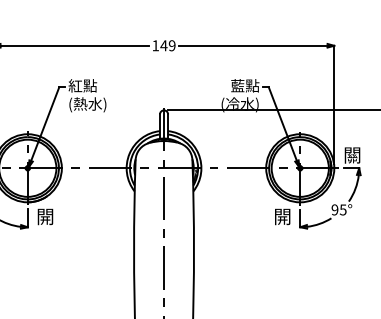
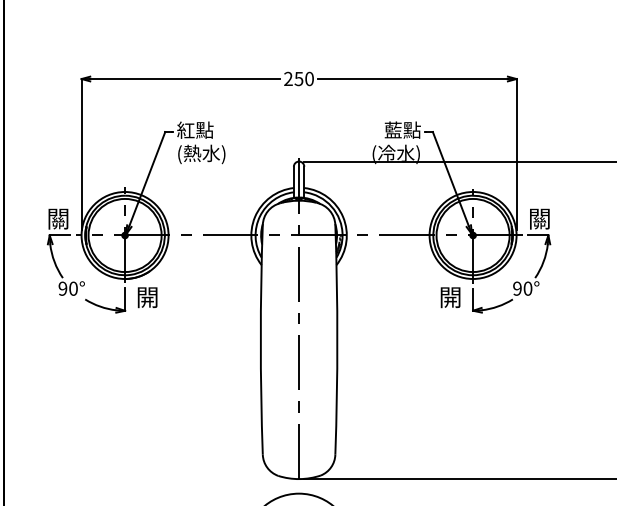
text: (163, 45) -> (298, 78), 149 -> 250
text: (342, 209) -> (527, 288), 95° -> 90°

